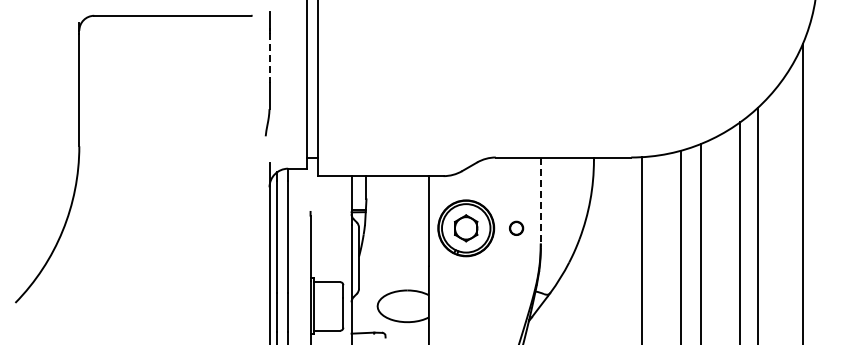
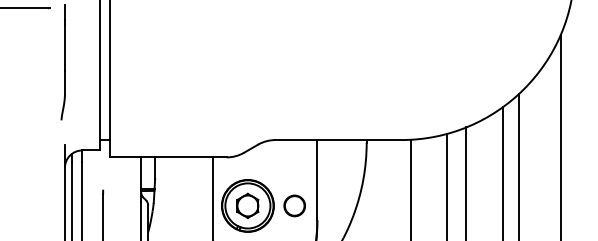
line: (269, 58) -> (64, 47), dashed -> solid
line: (540, 201) -> (316, 180), dashed -> solid
circle: (516, 228) -> (294, 206), size x1.67

